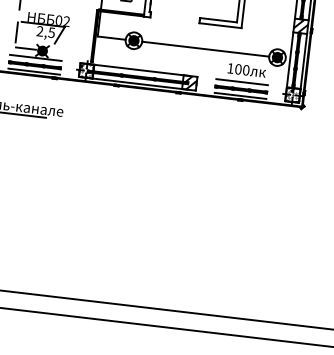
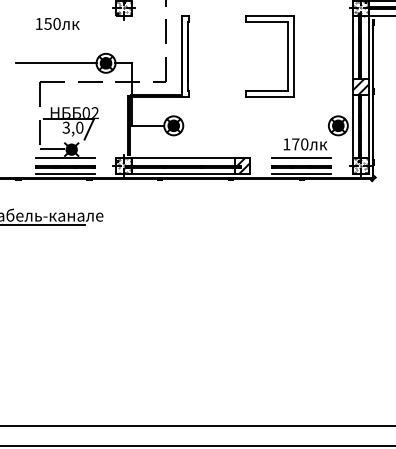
text: (45, 31) -> (72, 127), 2,5 -> 3,0
line: (205, 48) -> (255, 125), removed
text: (238, 69) -> (295, 144), 100 -> 170

